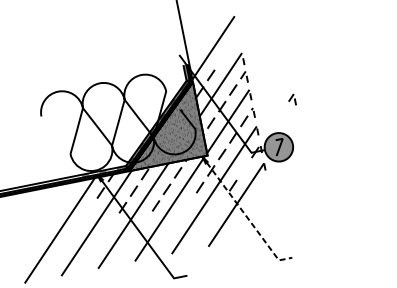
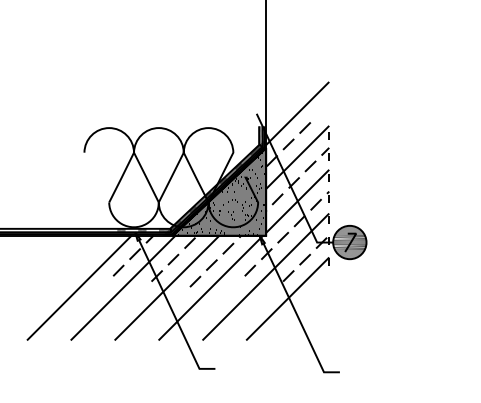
line: (222, 58) -> (305, 127), added
part: (291, 99) -> (375, 190), removed
line: (243, 169) -> (304, 259), added
line: (89, 209) -> (118, 270), added
line: (247, 217) -> (297, 315), dashed -> solid

